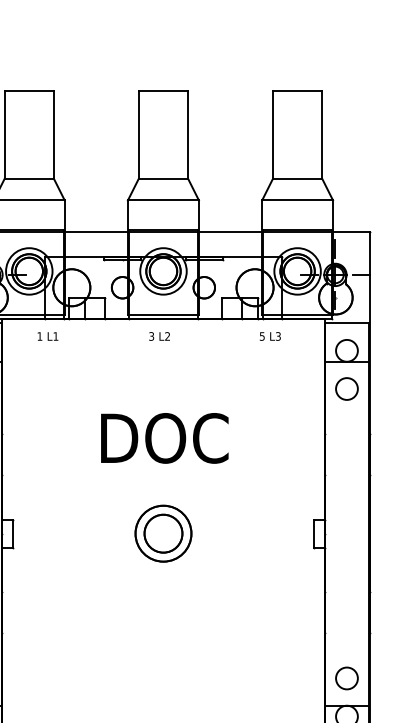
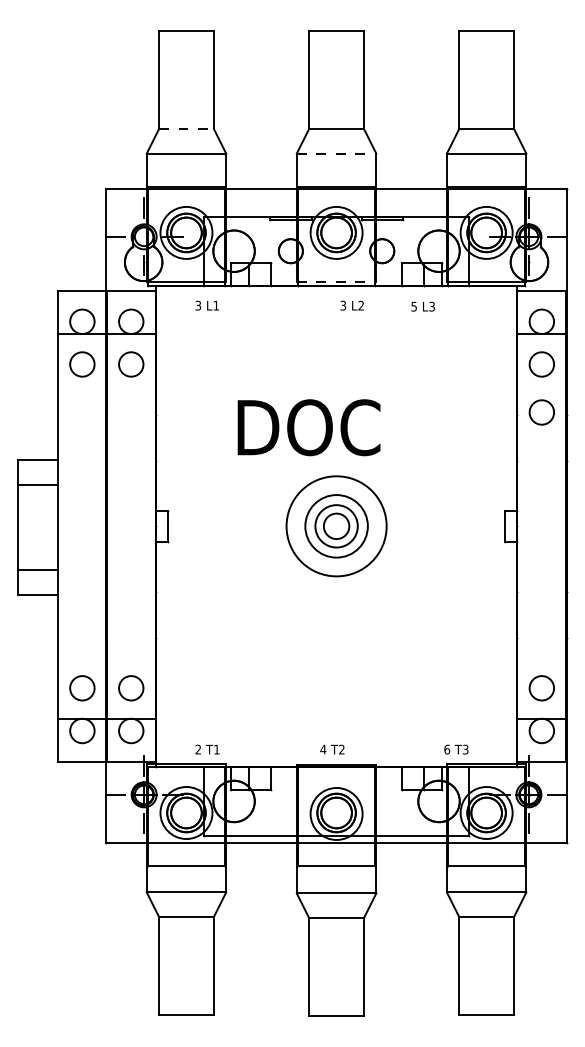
line: (29, 178) -> (186, 129), solid -> dashed
line: (163, 200) -> (336, 153), solid -> dashed
line: (163, 314) -> (336, 281), solid -> dashed
text: (40, 336) -> (198, 305), 1 -> 3
text: (158, 336) -> (351, 305), moved
text: (269, 336) -> (422, 306), moved
circle: (346, 431) -> (541, 412), added
text: (164, 438) -> (308, 427), moved
circle: (163, 533) -> (336, 526), size x0.6
circle: (163, 533) -> (336, 526), size x1.6

